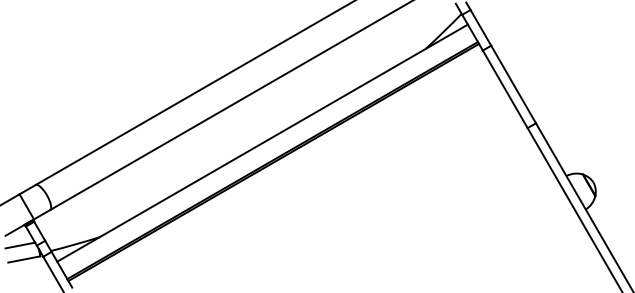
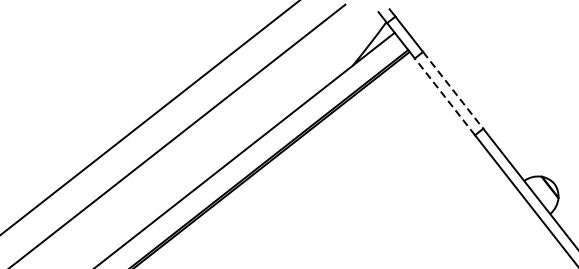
line: (513, 84) -> (453, 90), solid -> dashed
line: (505, 89) -> (445, 97), solid -> dashed

